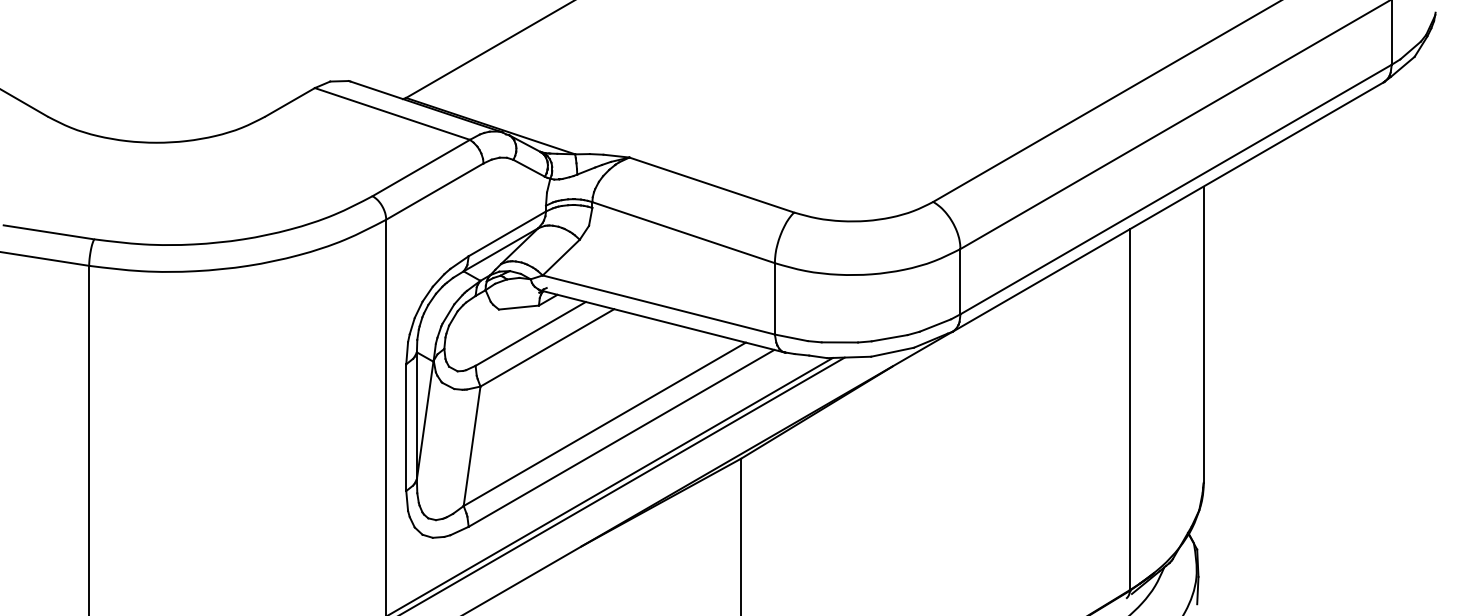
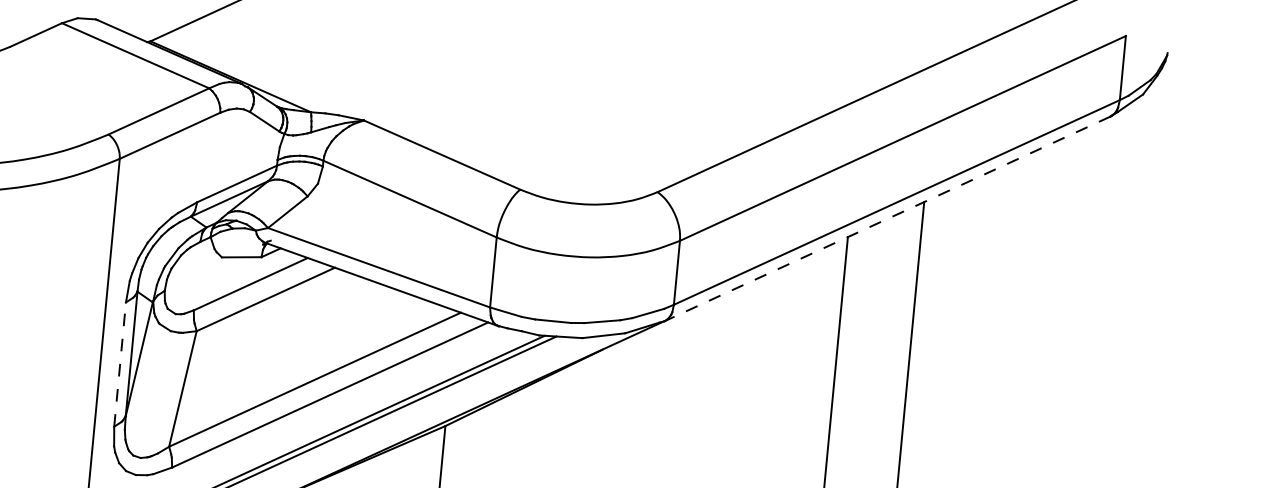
line: (1167, 207) -> (886, 219), solid -> dashed
line: (406, 427) -> (120, 364), solid -> dashed

